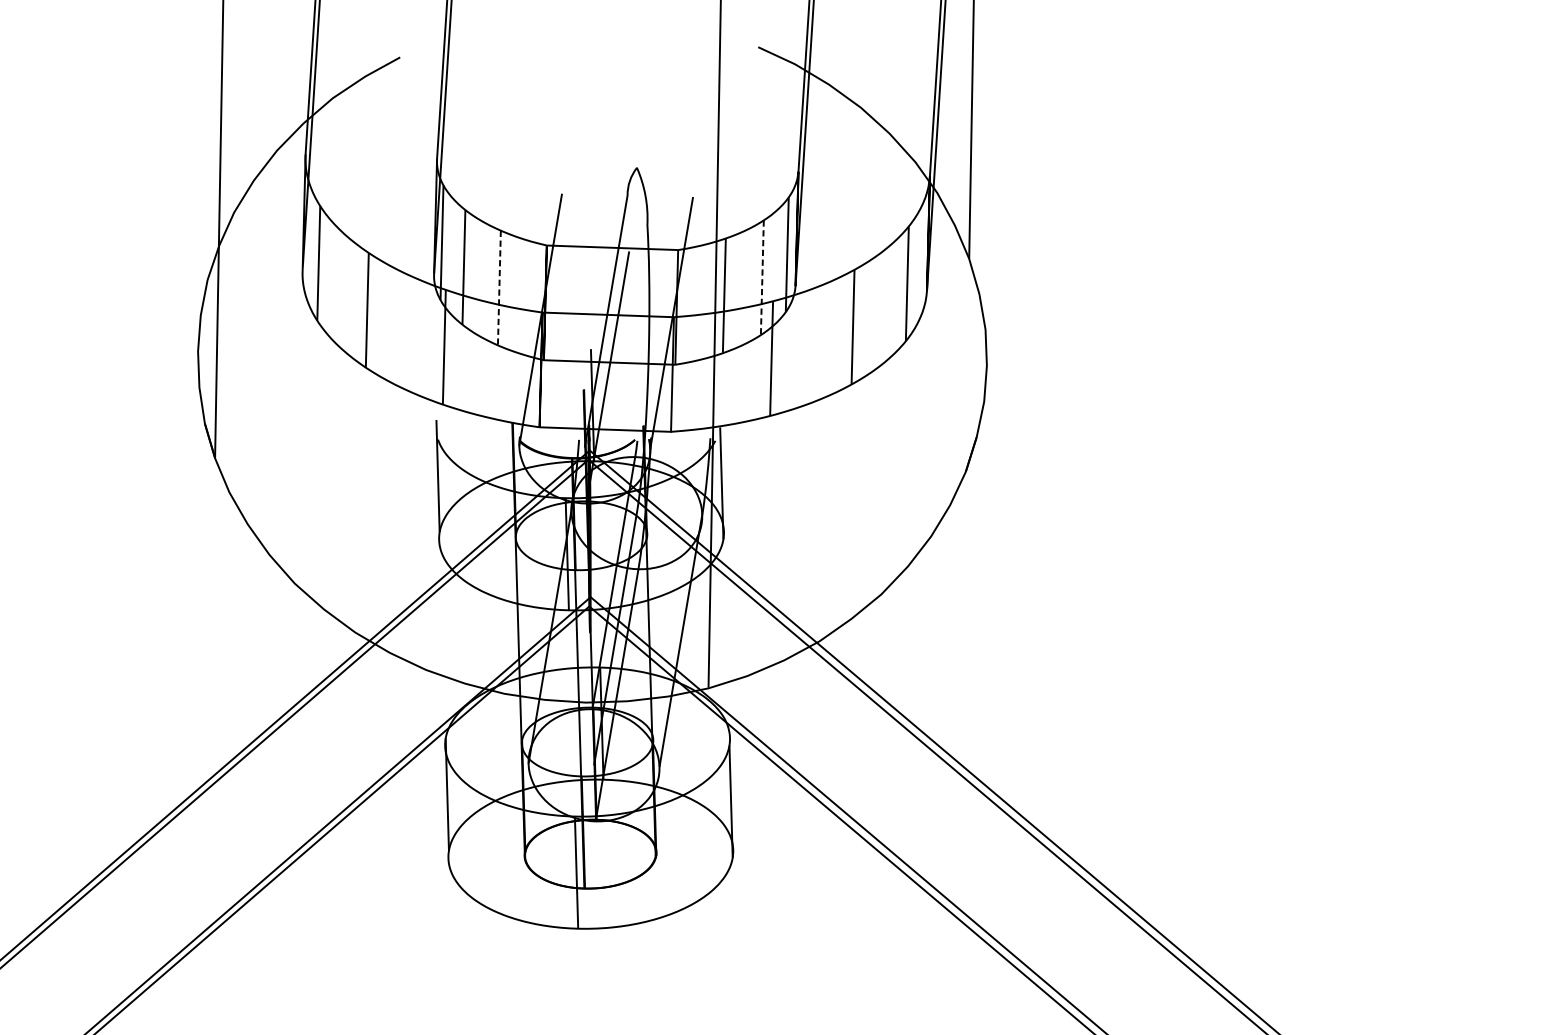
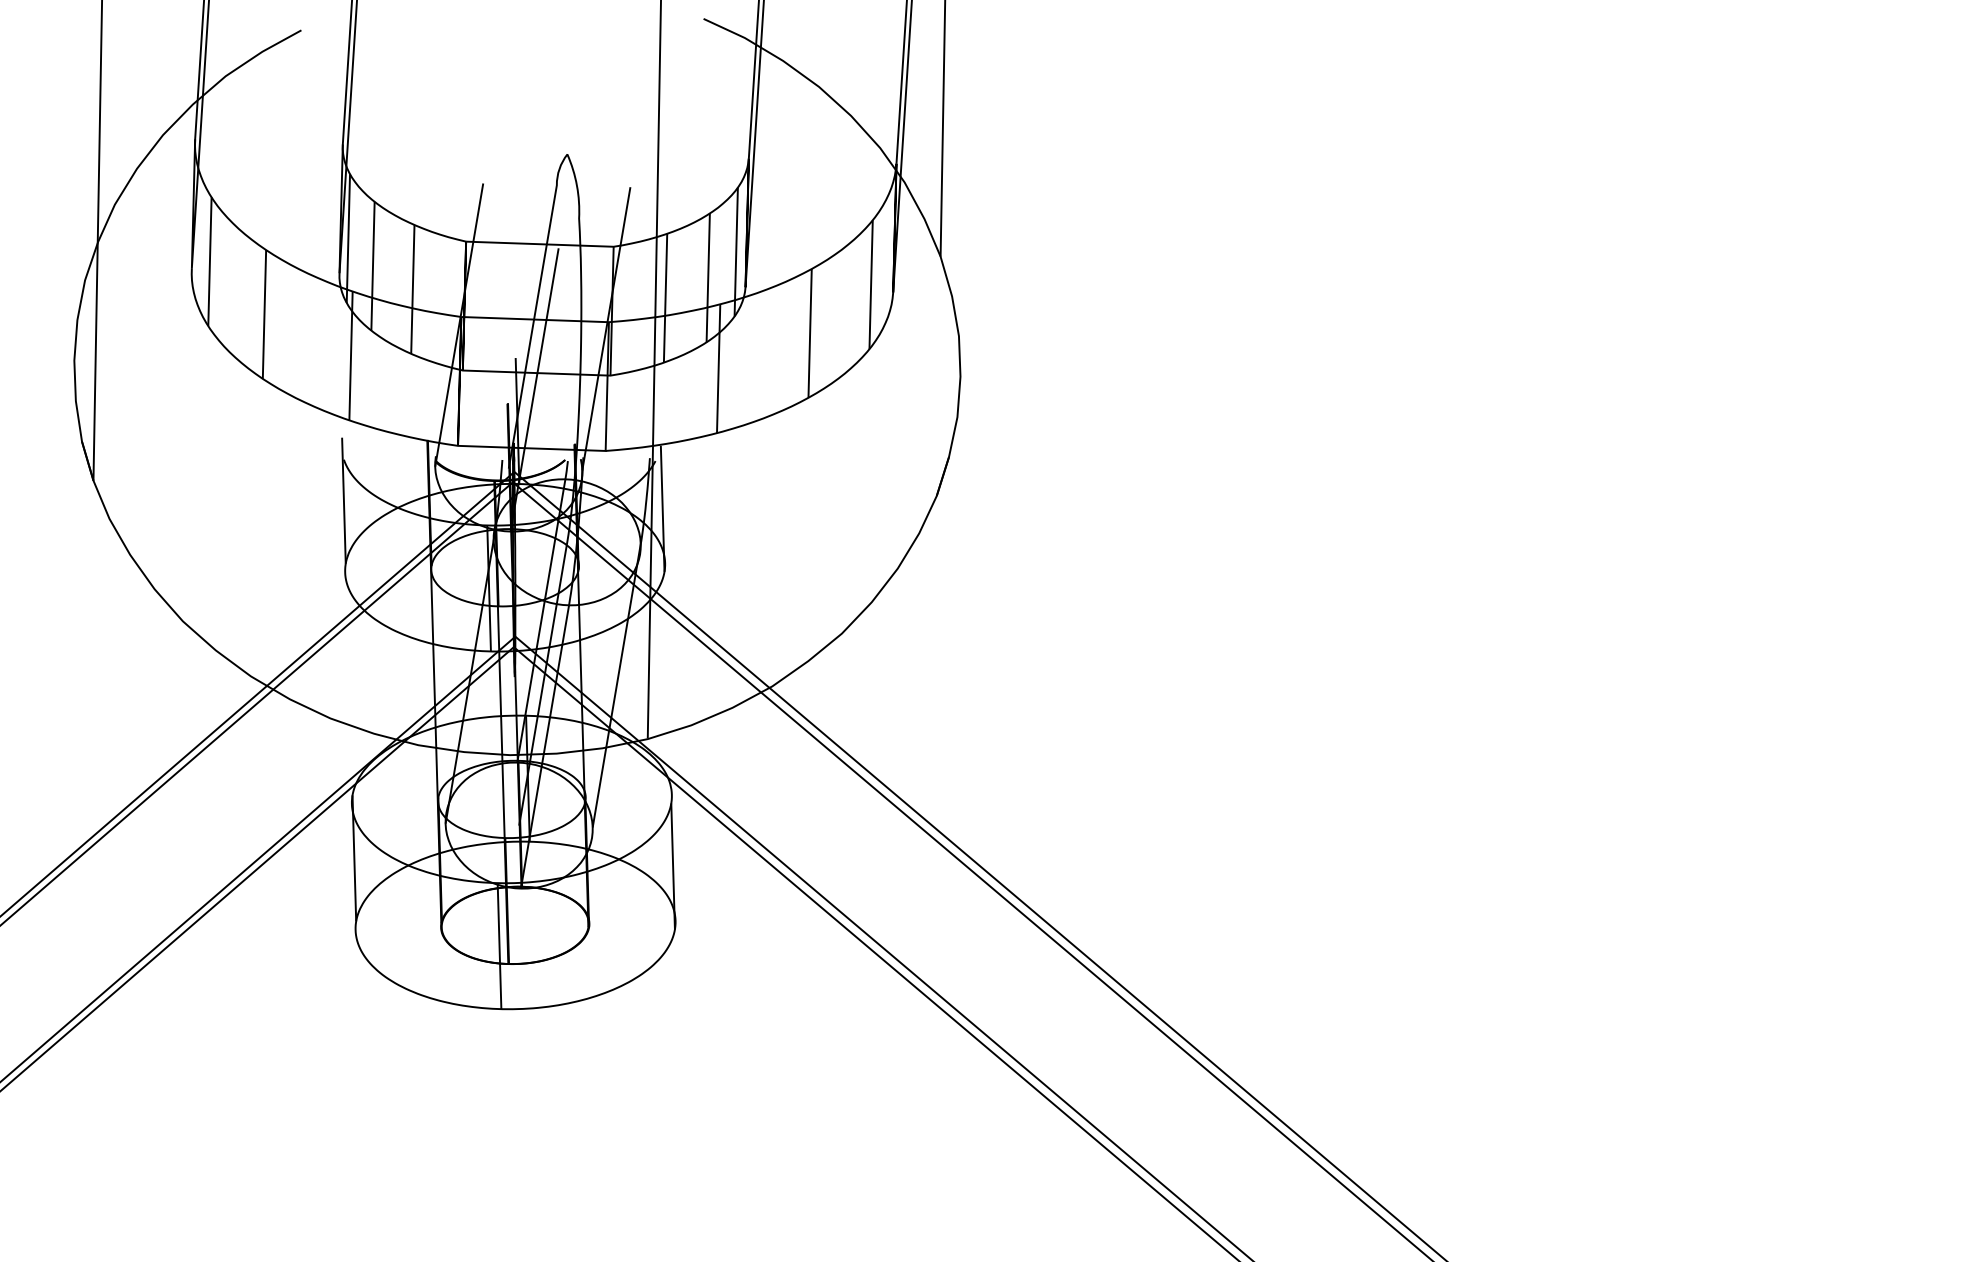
line: (762, 278) -> (708, 278), dashed -> solid
line: (499, 288) -> (412, 289), dashed -> solid

